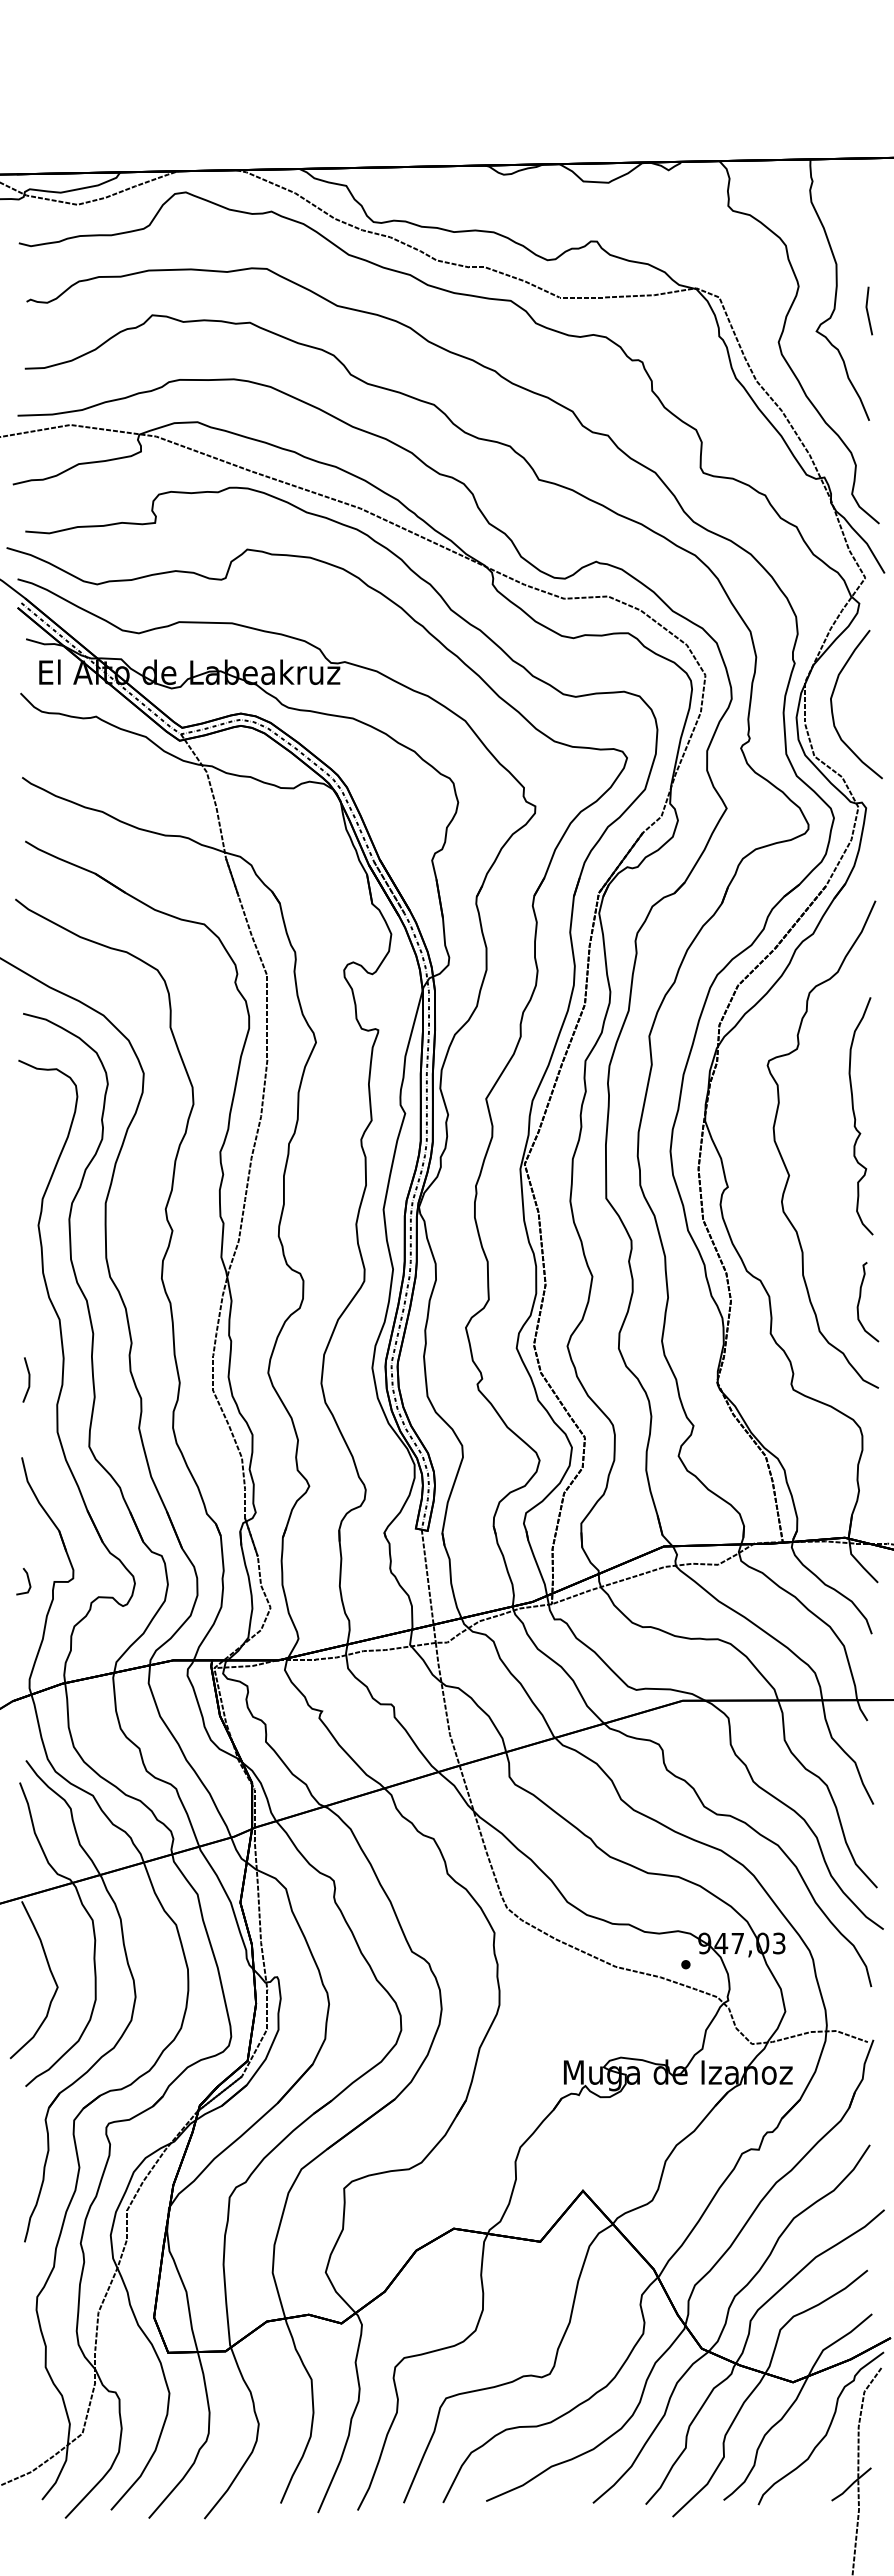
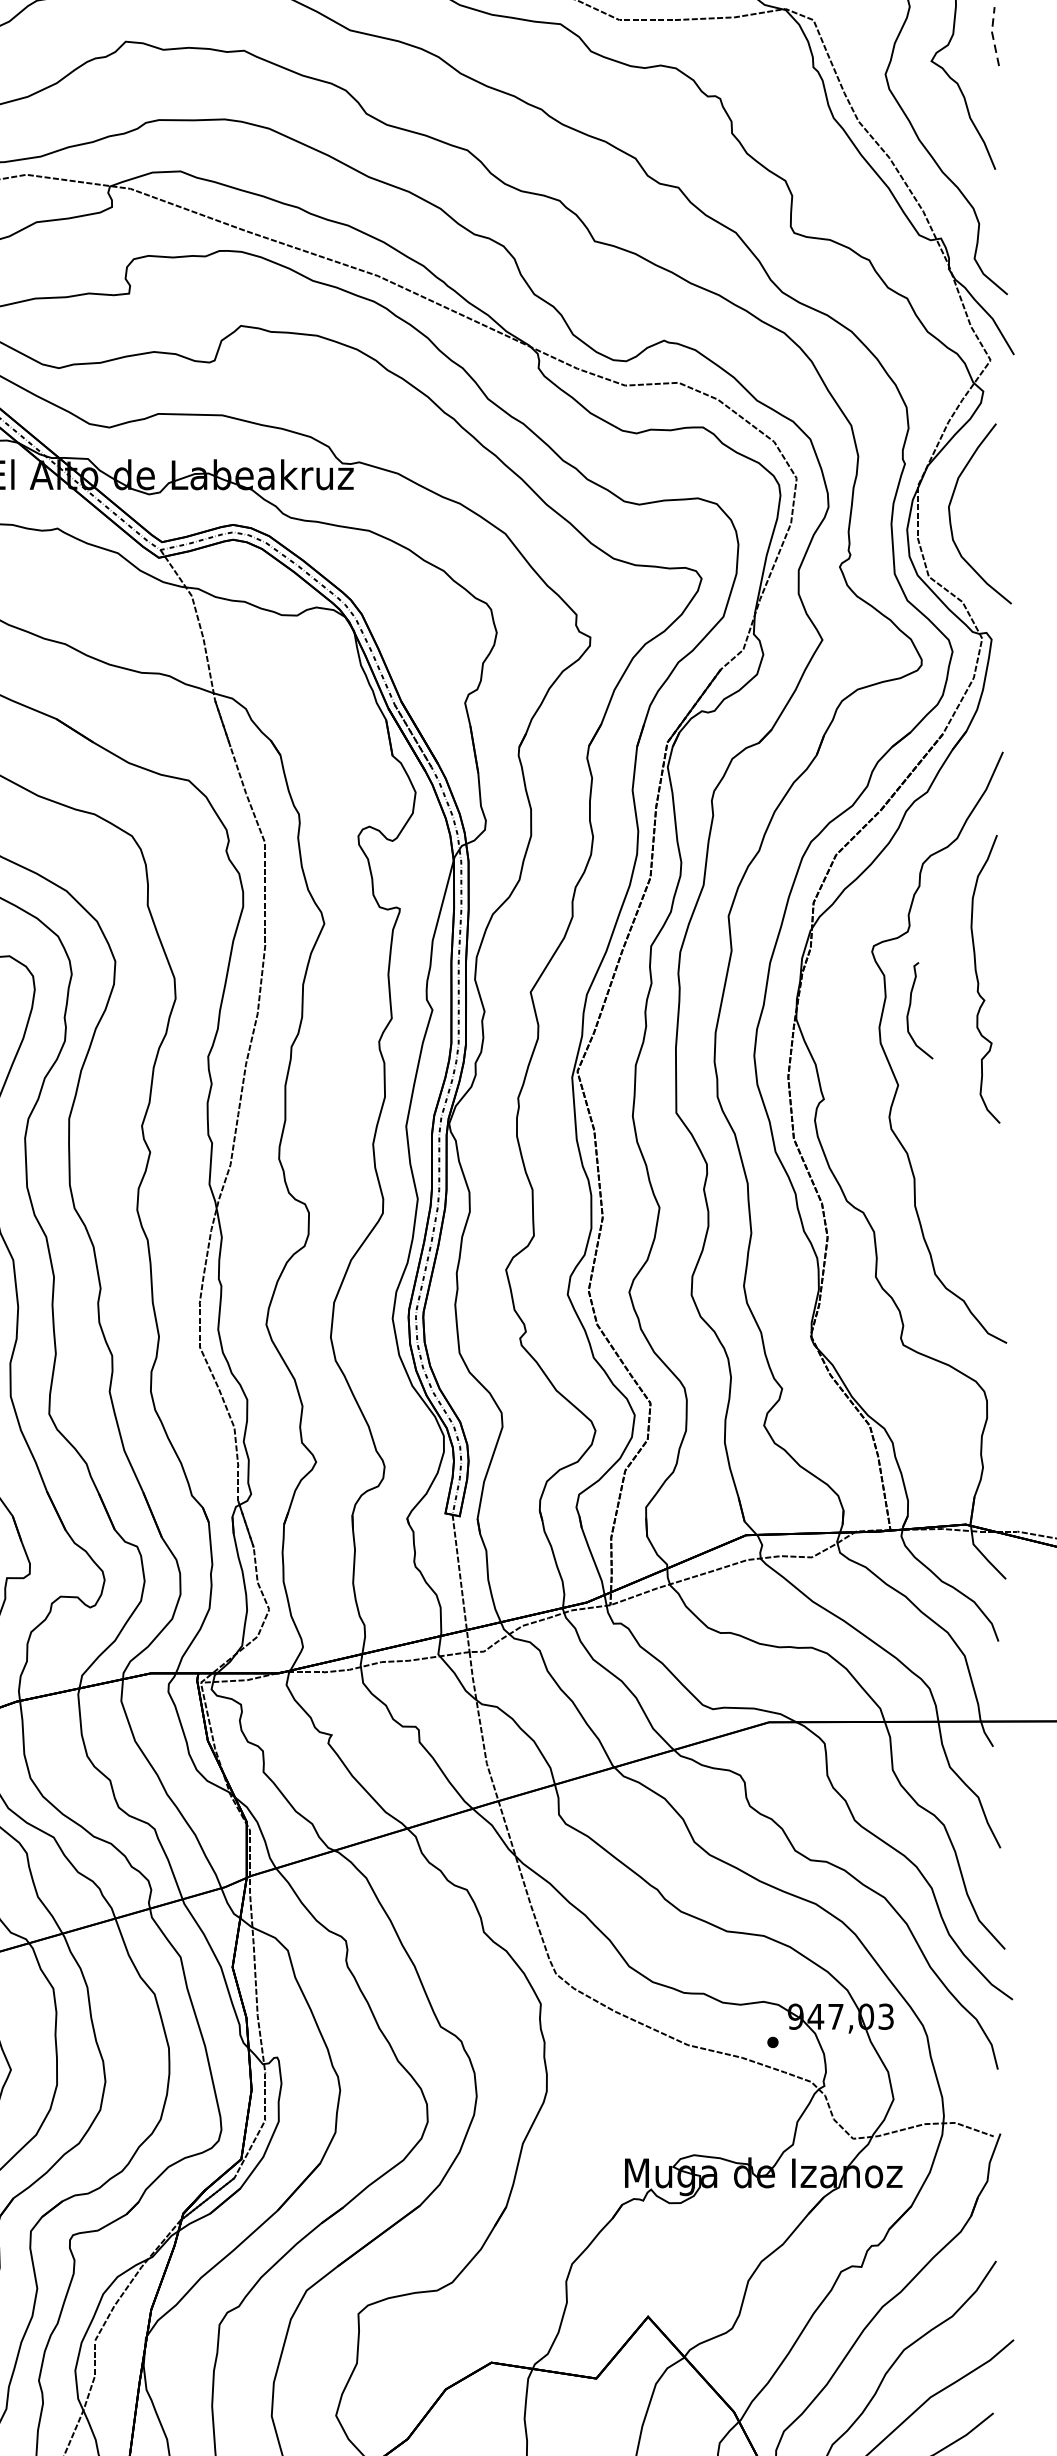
line: (867, 310) -> (993, 35), solid -> dashed
curve: (855, 1116) -> (978, 979), moved
curve: (860, 1300) -> (910, 1008), moved

